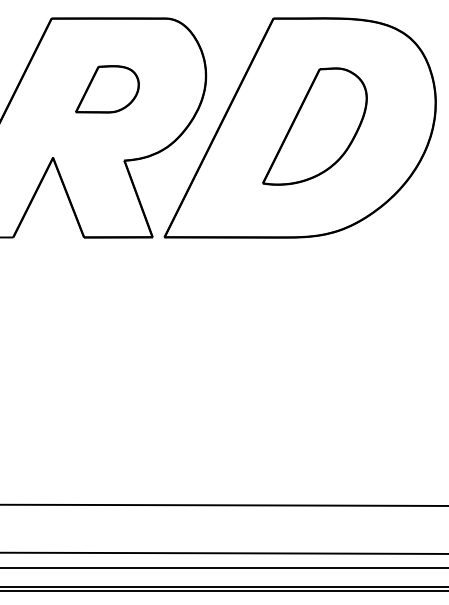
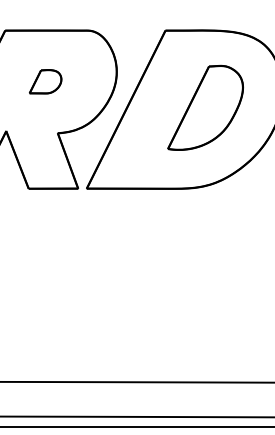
part: (107, 89) -> (45, 81), size x0.7
part: (314, 126) -> (205, 107), moved

